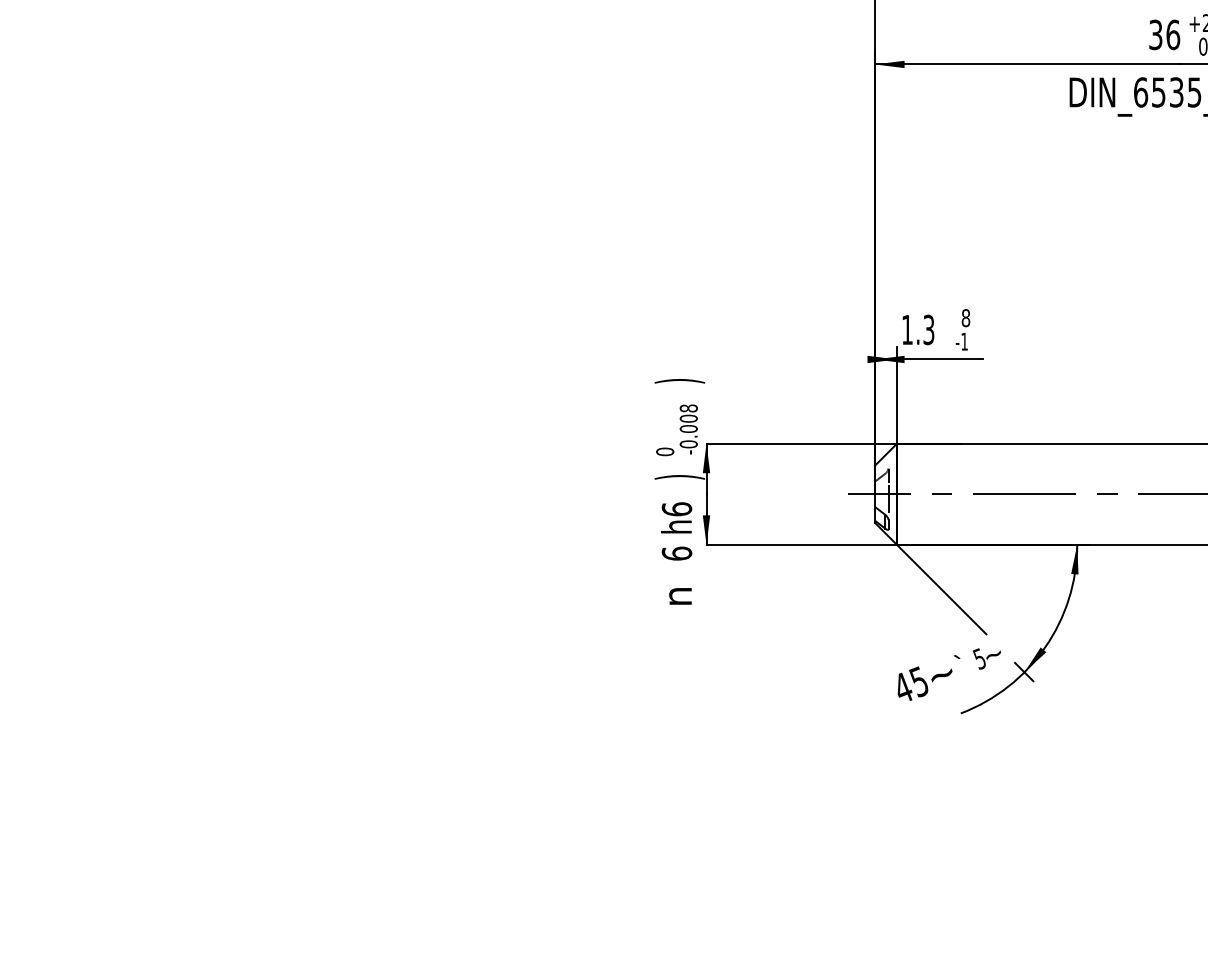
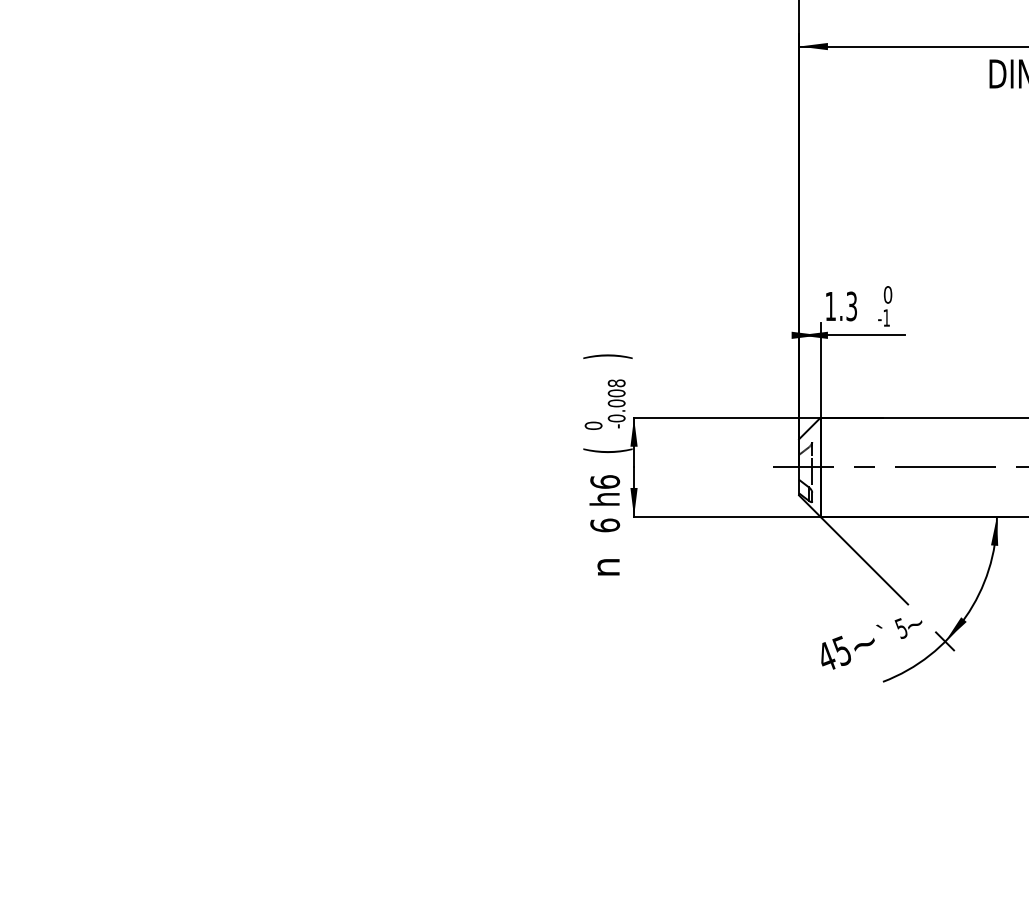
text: (965, 317) -> (887, 294), 8 -> 0
text: (679, 477) -> (607, 450), ) -> (

